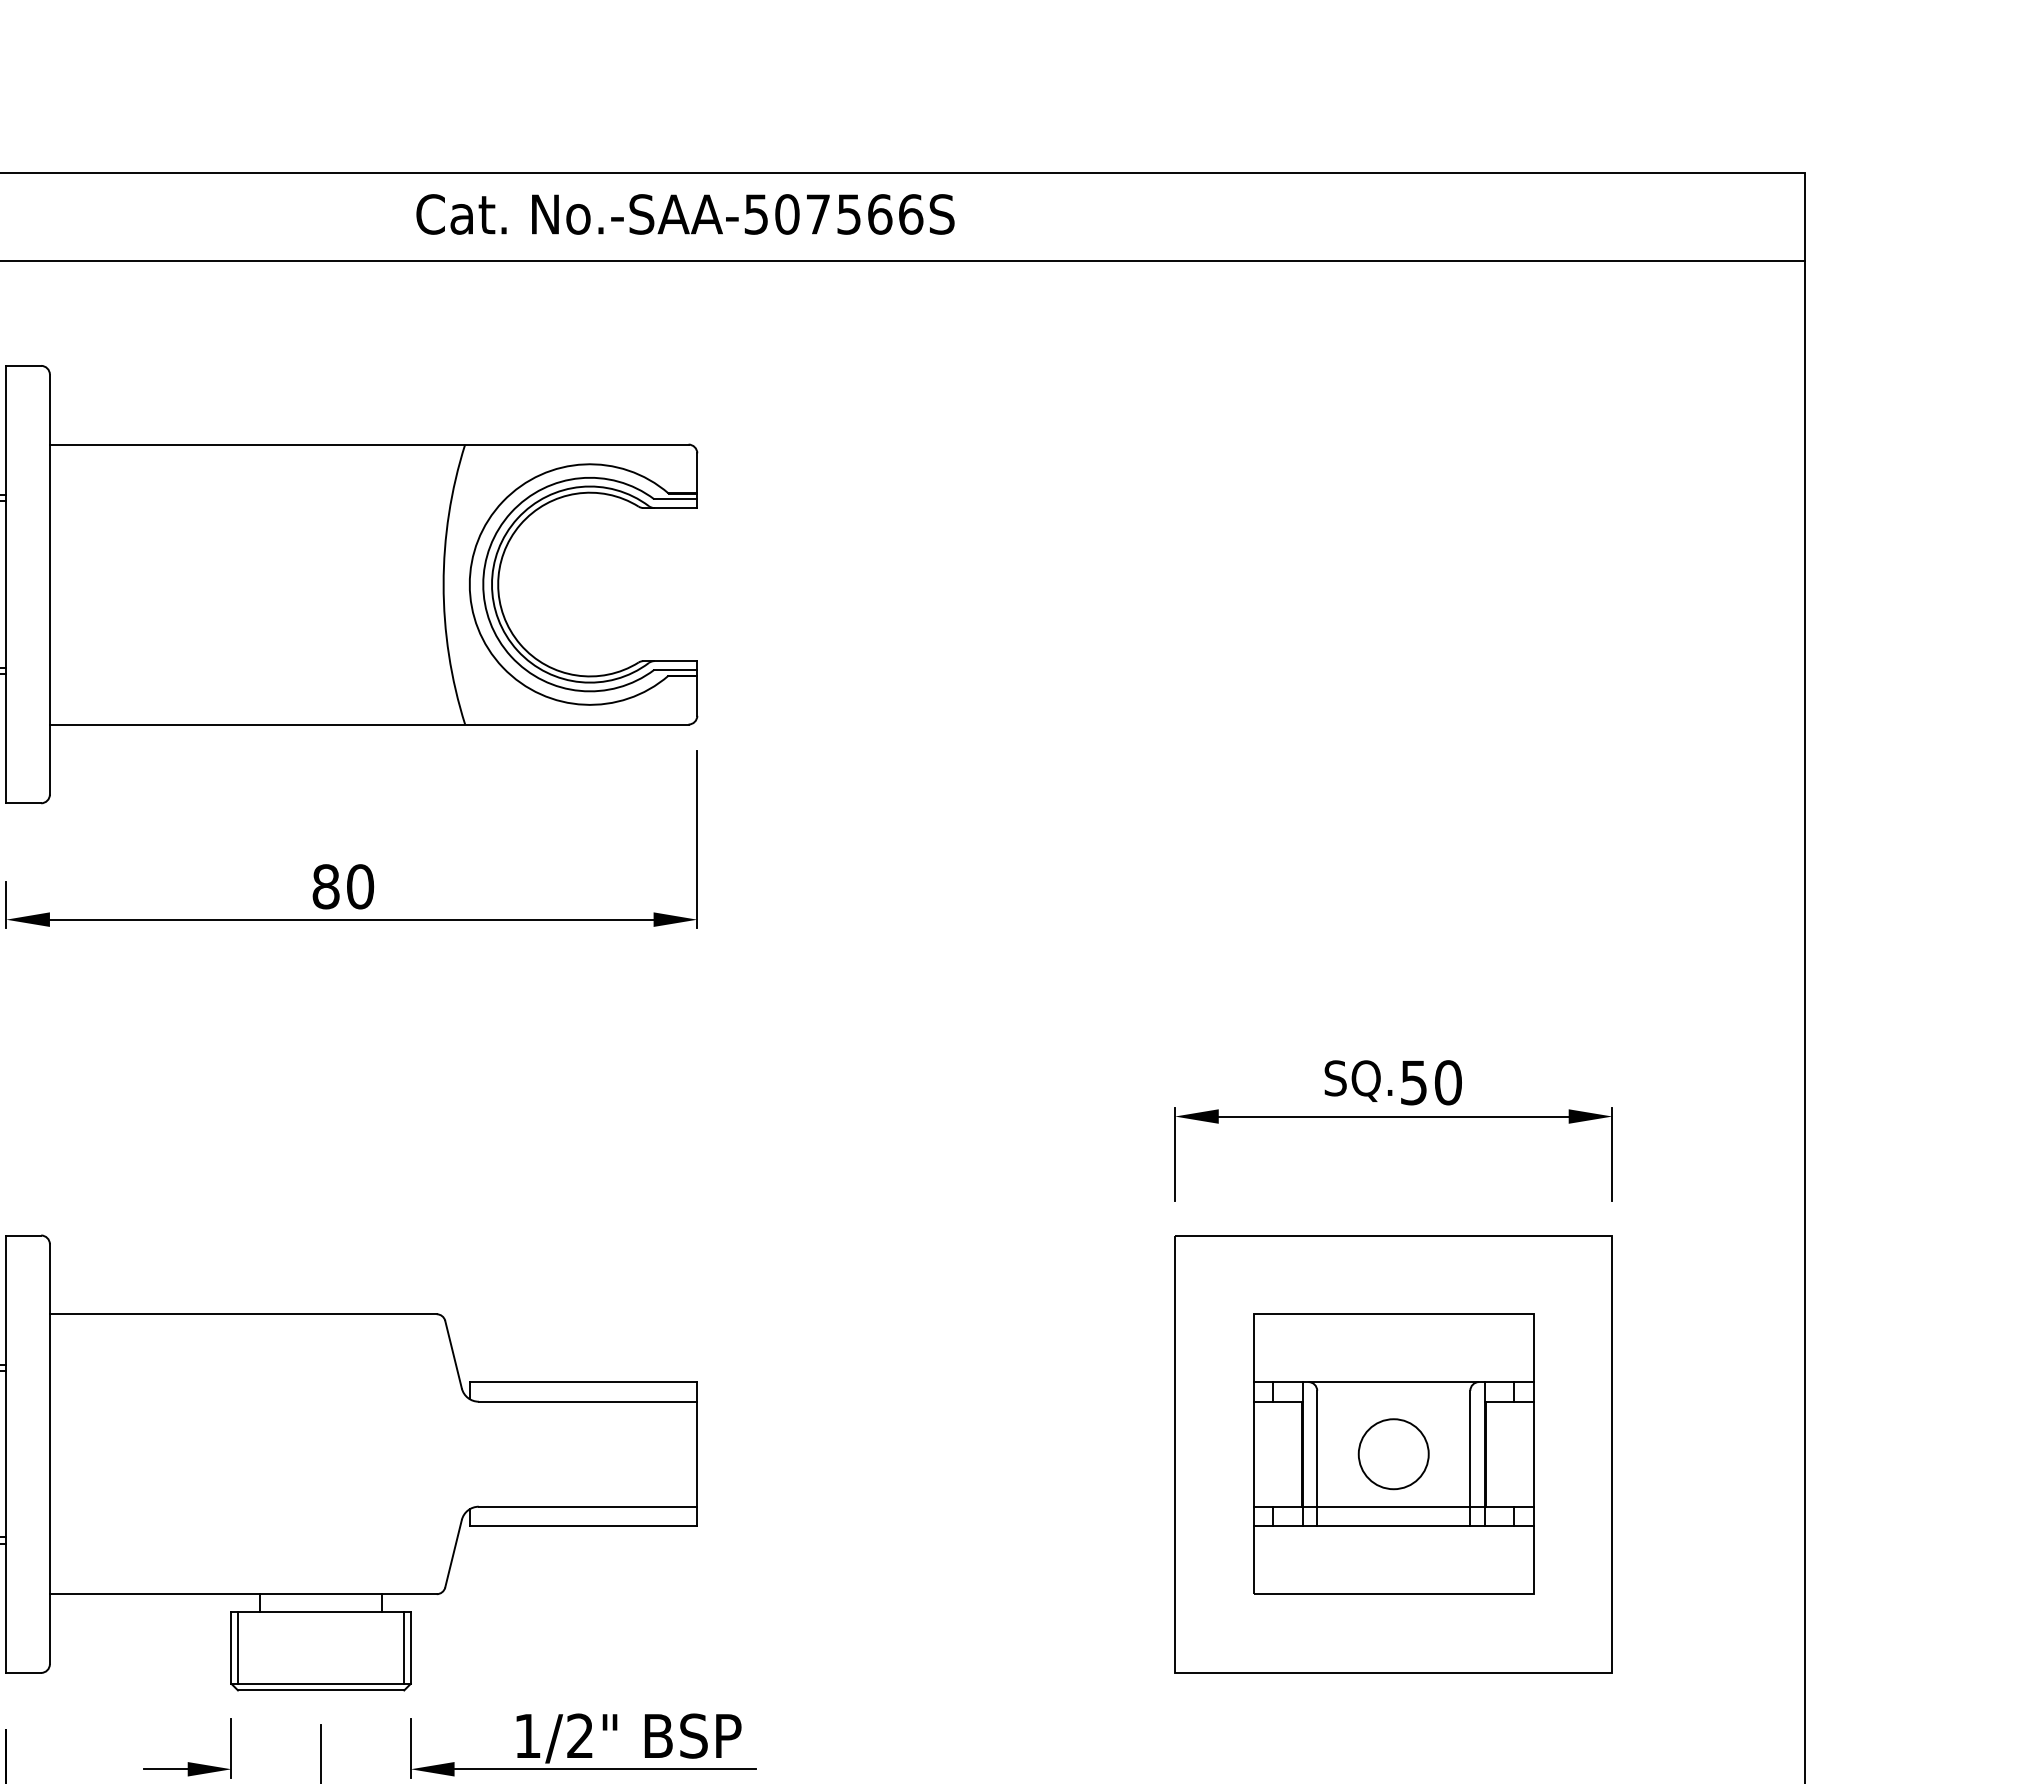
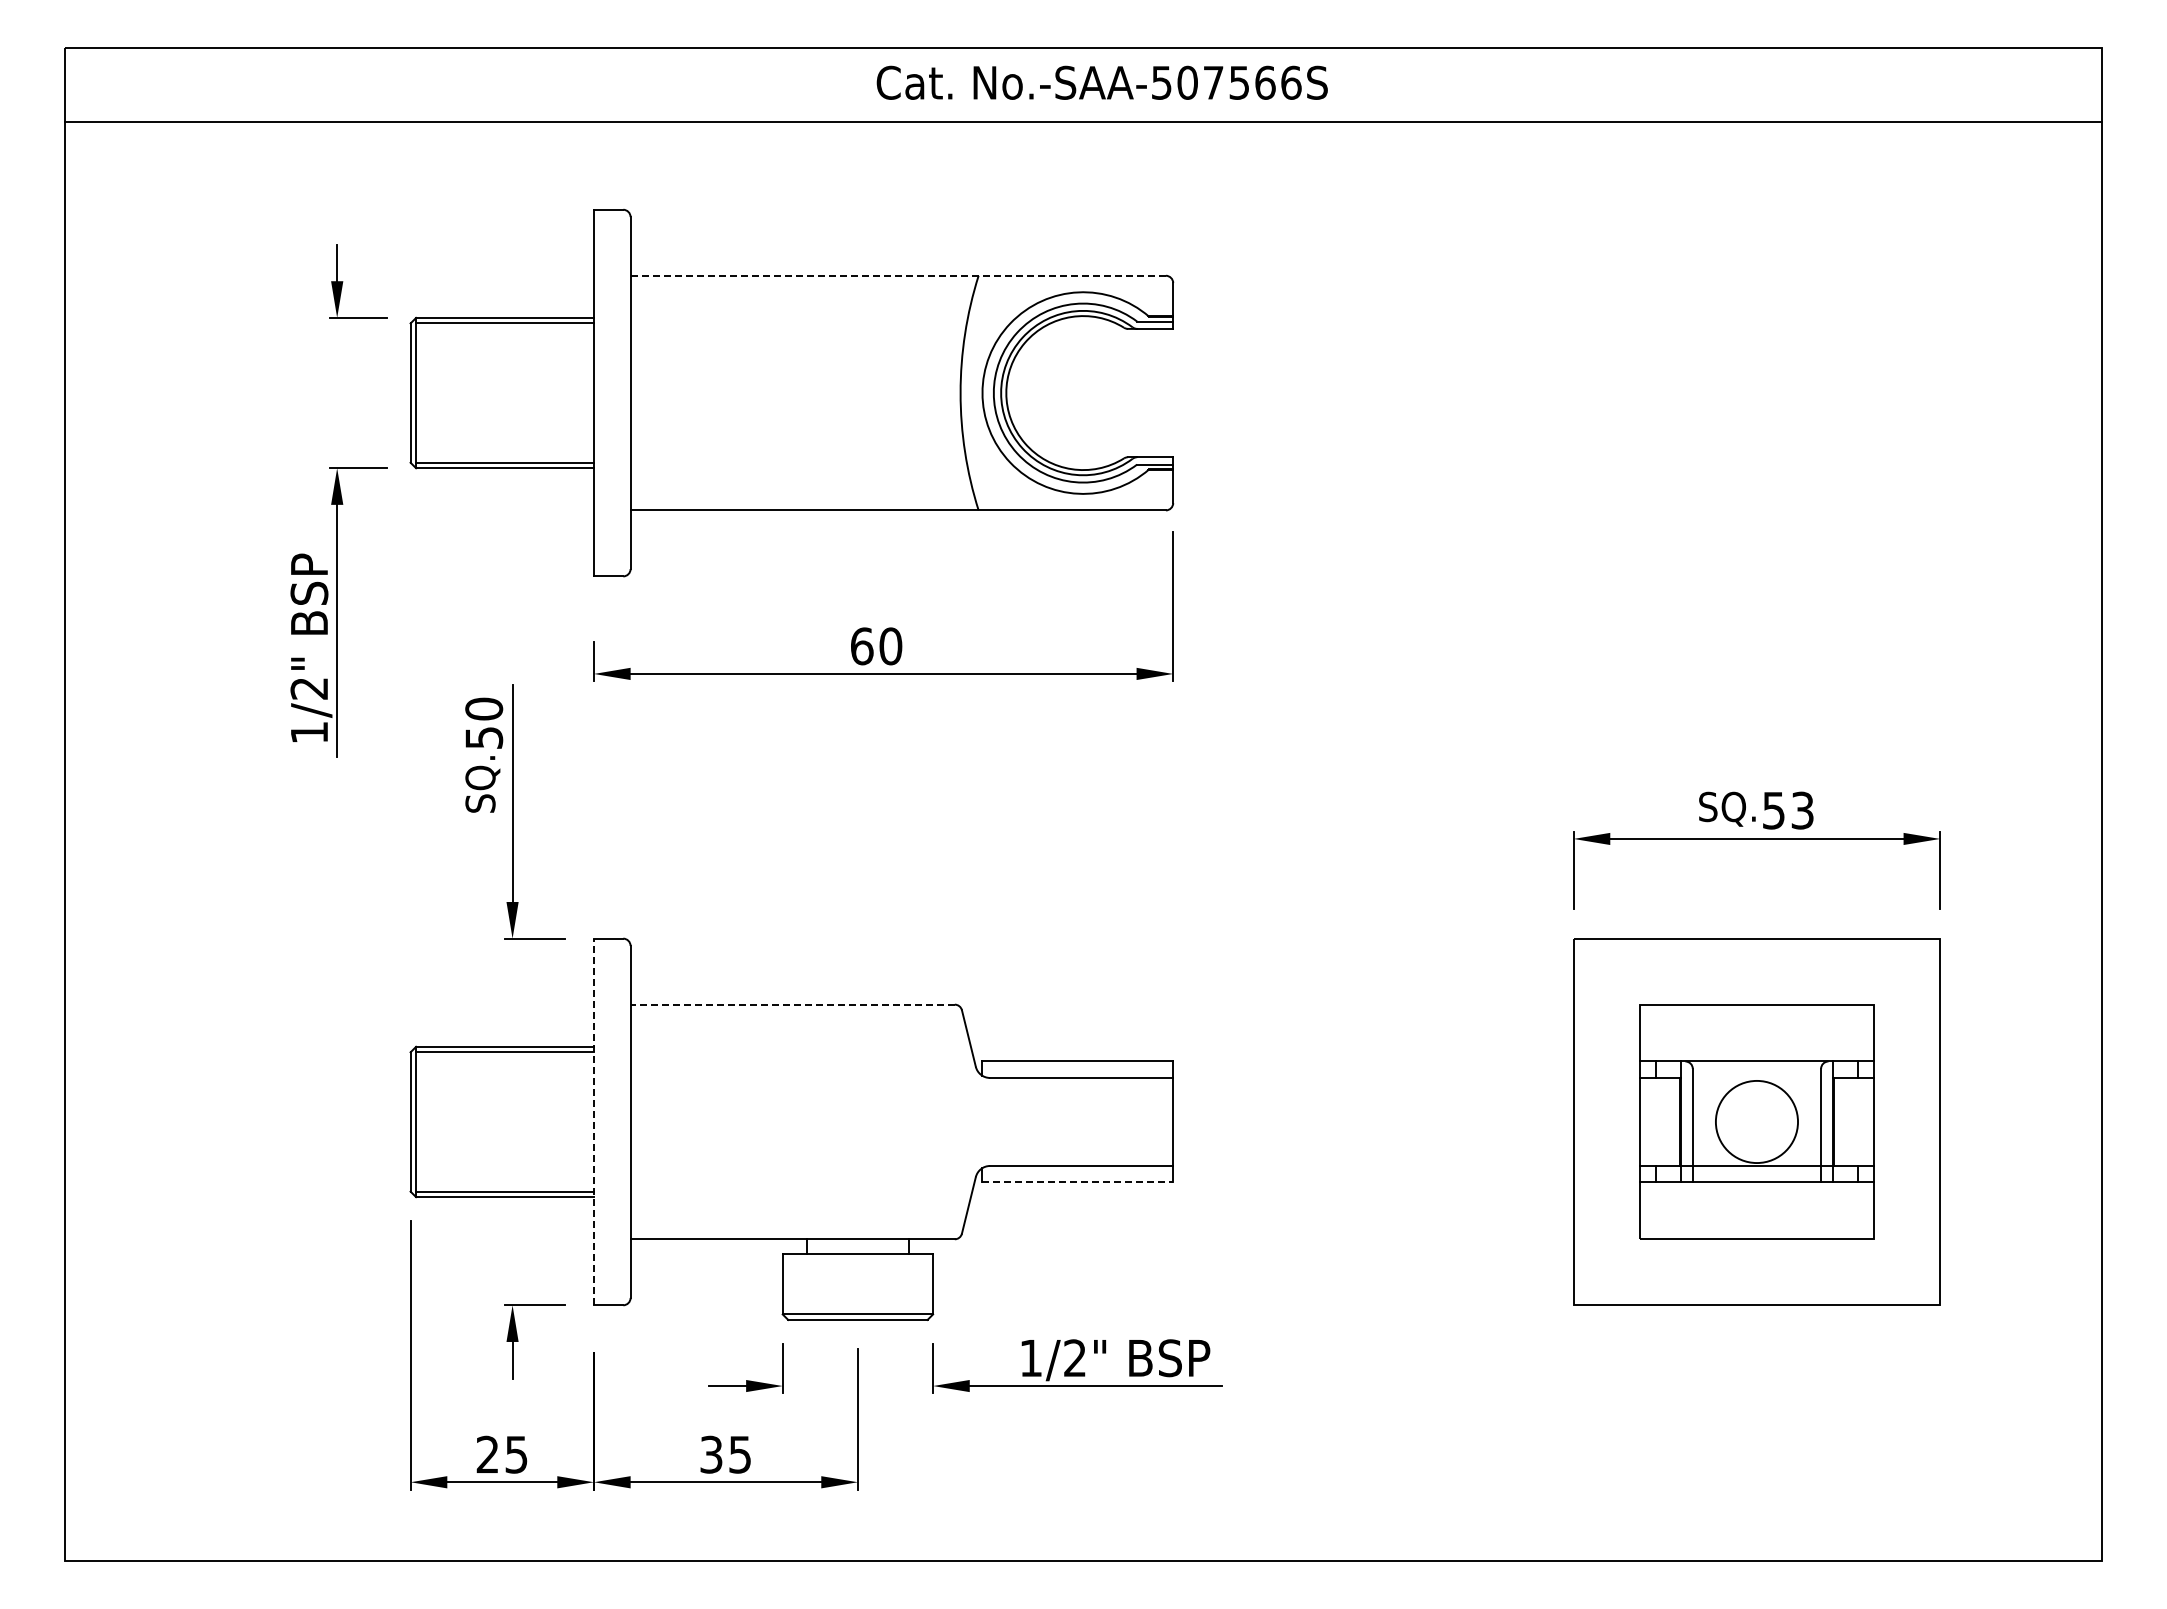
text: (684, 214) -> (1101, 82), moved
line: (369, 444) -> (898, 275), solid -> dashed
text: (325, 886) -> (861, 646), 80 -> 60
text: (1448, 1082) -> (1802, 810), 50 -> 53
line: (243, 1314) -> (792, 1004), solid -> dashed
line: (5, 1453) -> (593, 1121), solid -> dashed
circle: (1393, 1453) -> (1756, 1121), size x1.4
line: (584, 1526) -> (1078, 1182), solid -> dashed
line: (238, 1646) -> (788, 1283), removed
line: (404, 1646) -> (927, 1283), removed

